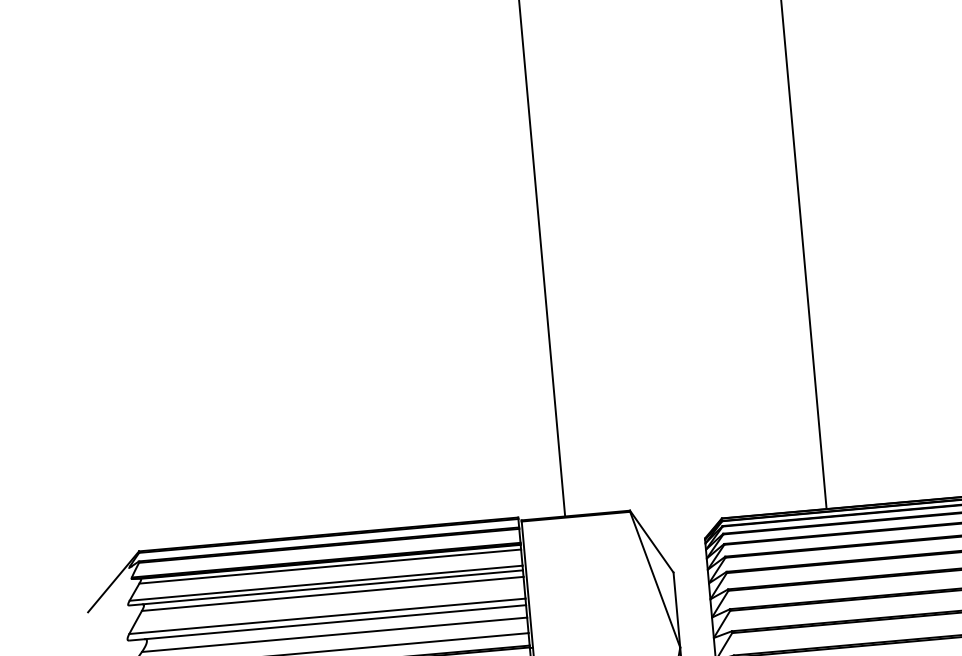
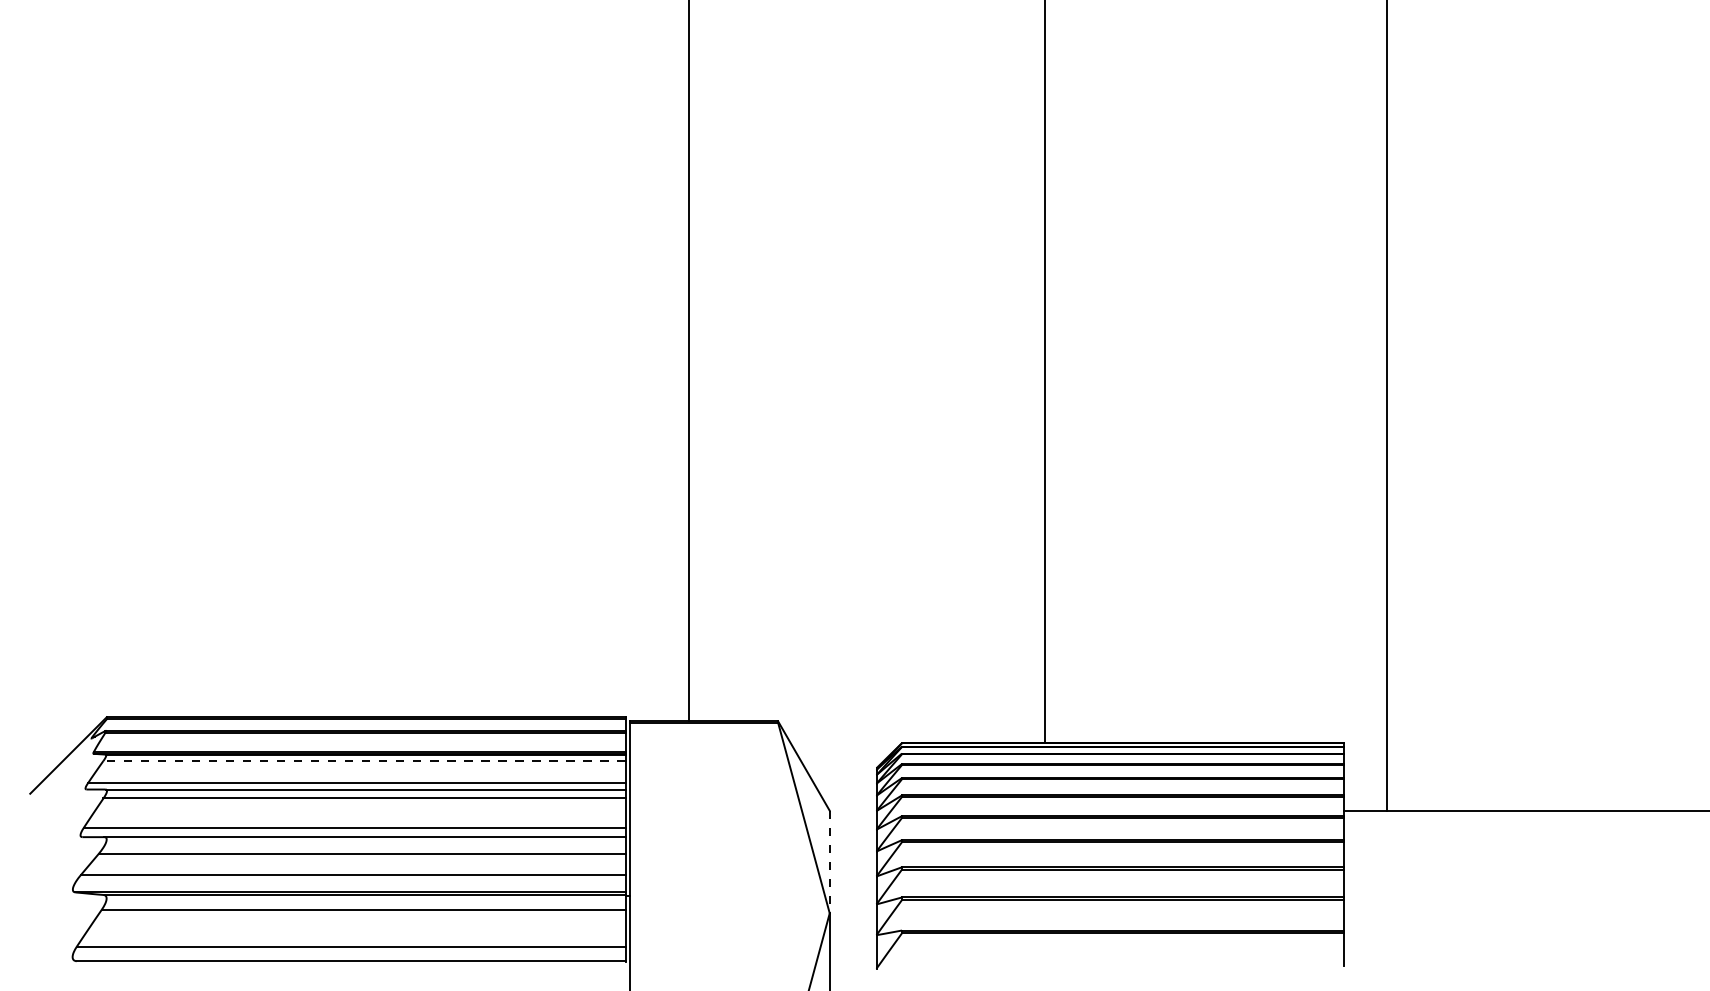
line: (330, 566) -> (364, 761), solid -> dashed
line: (676, 610) -> (829, 862), solid -> dashed

